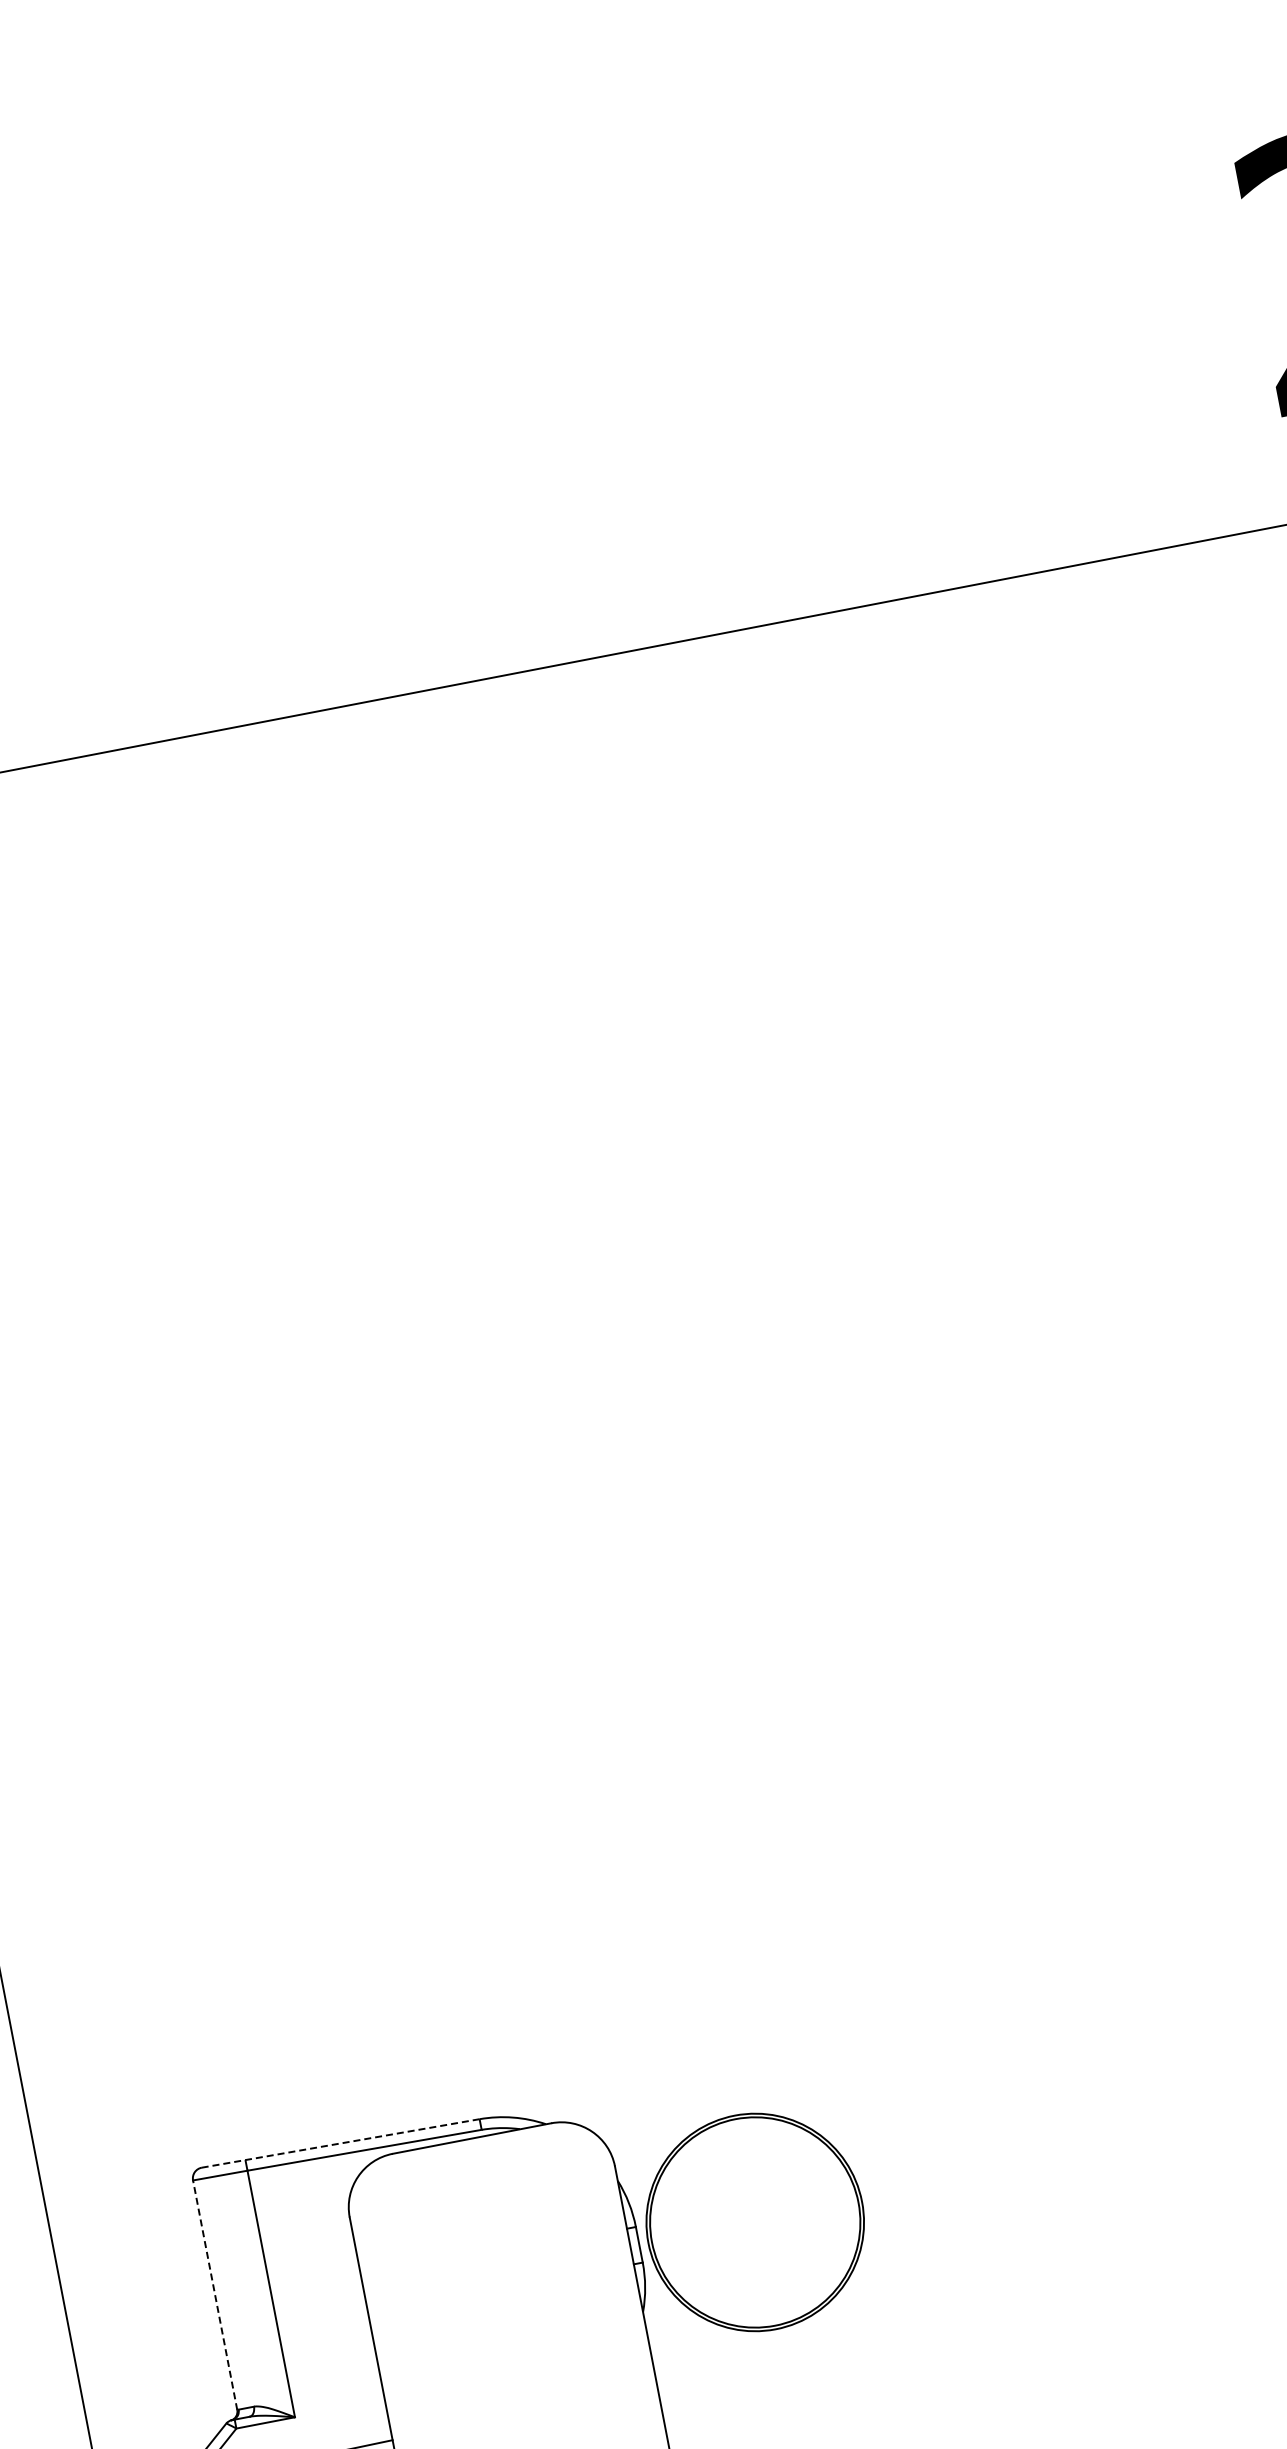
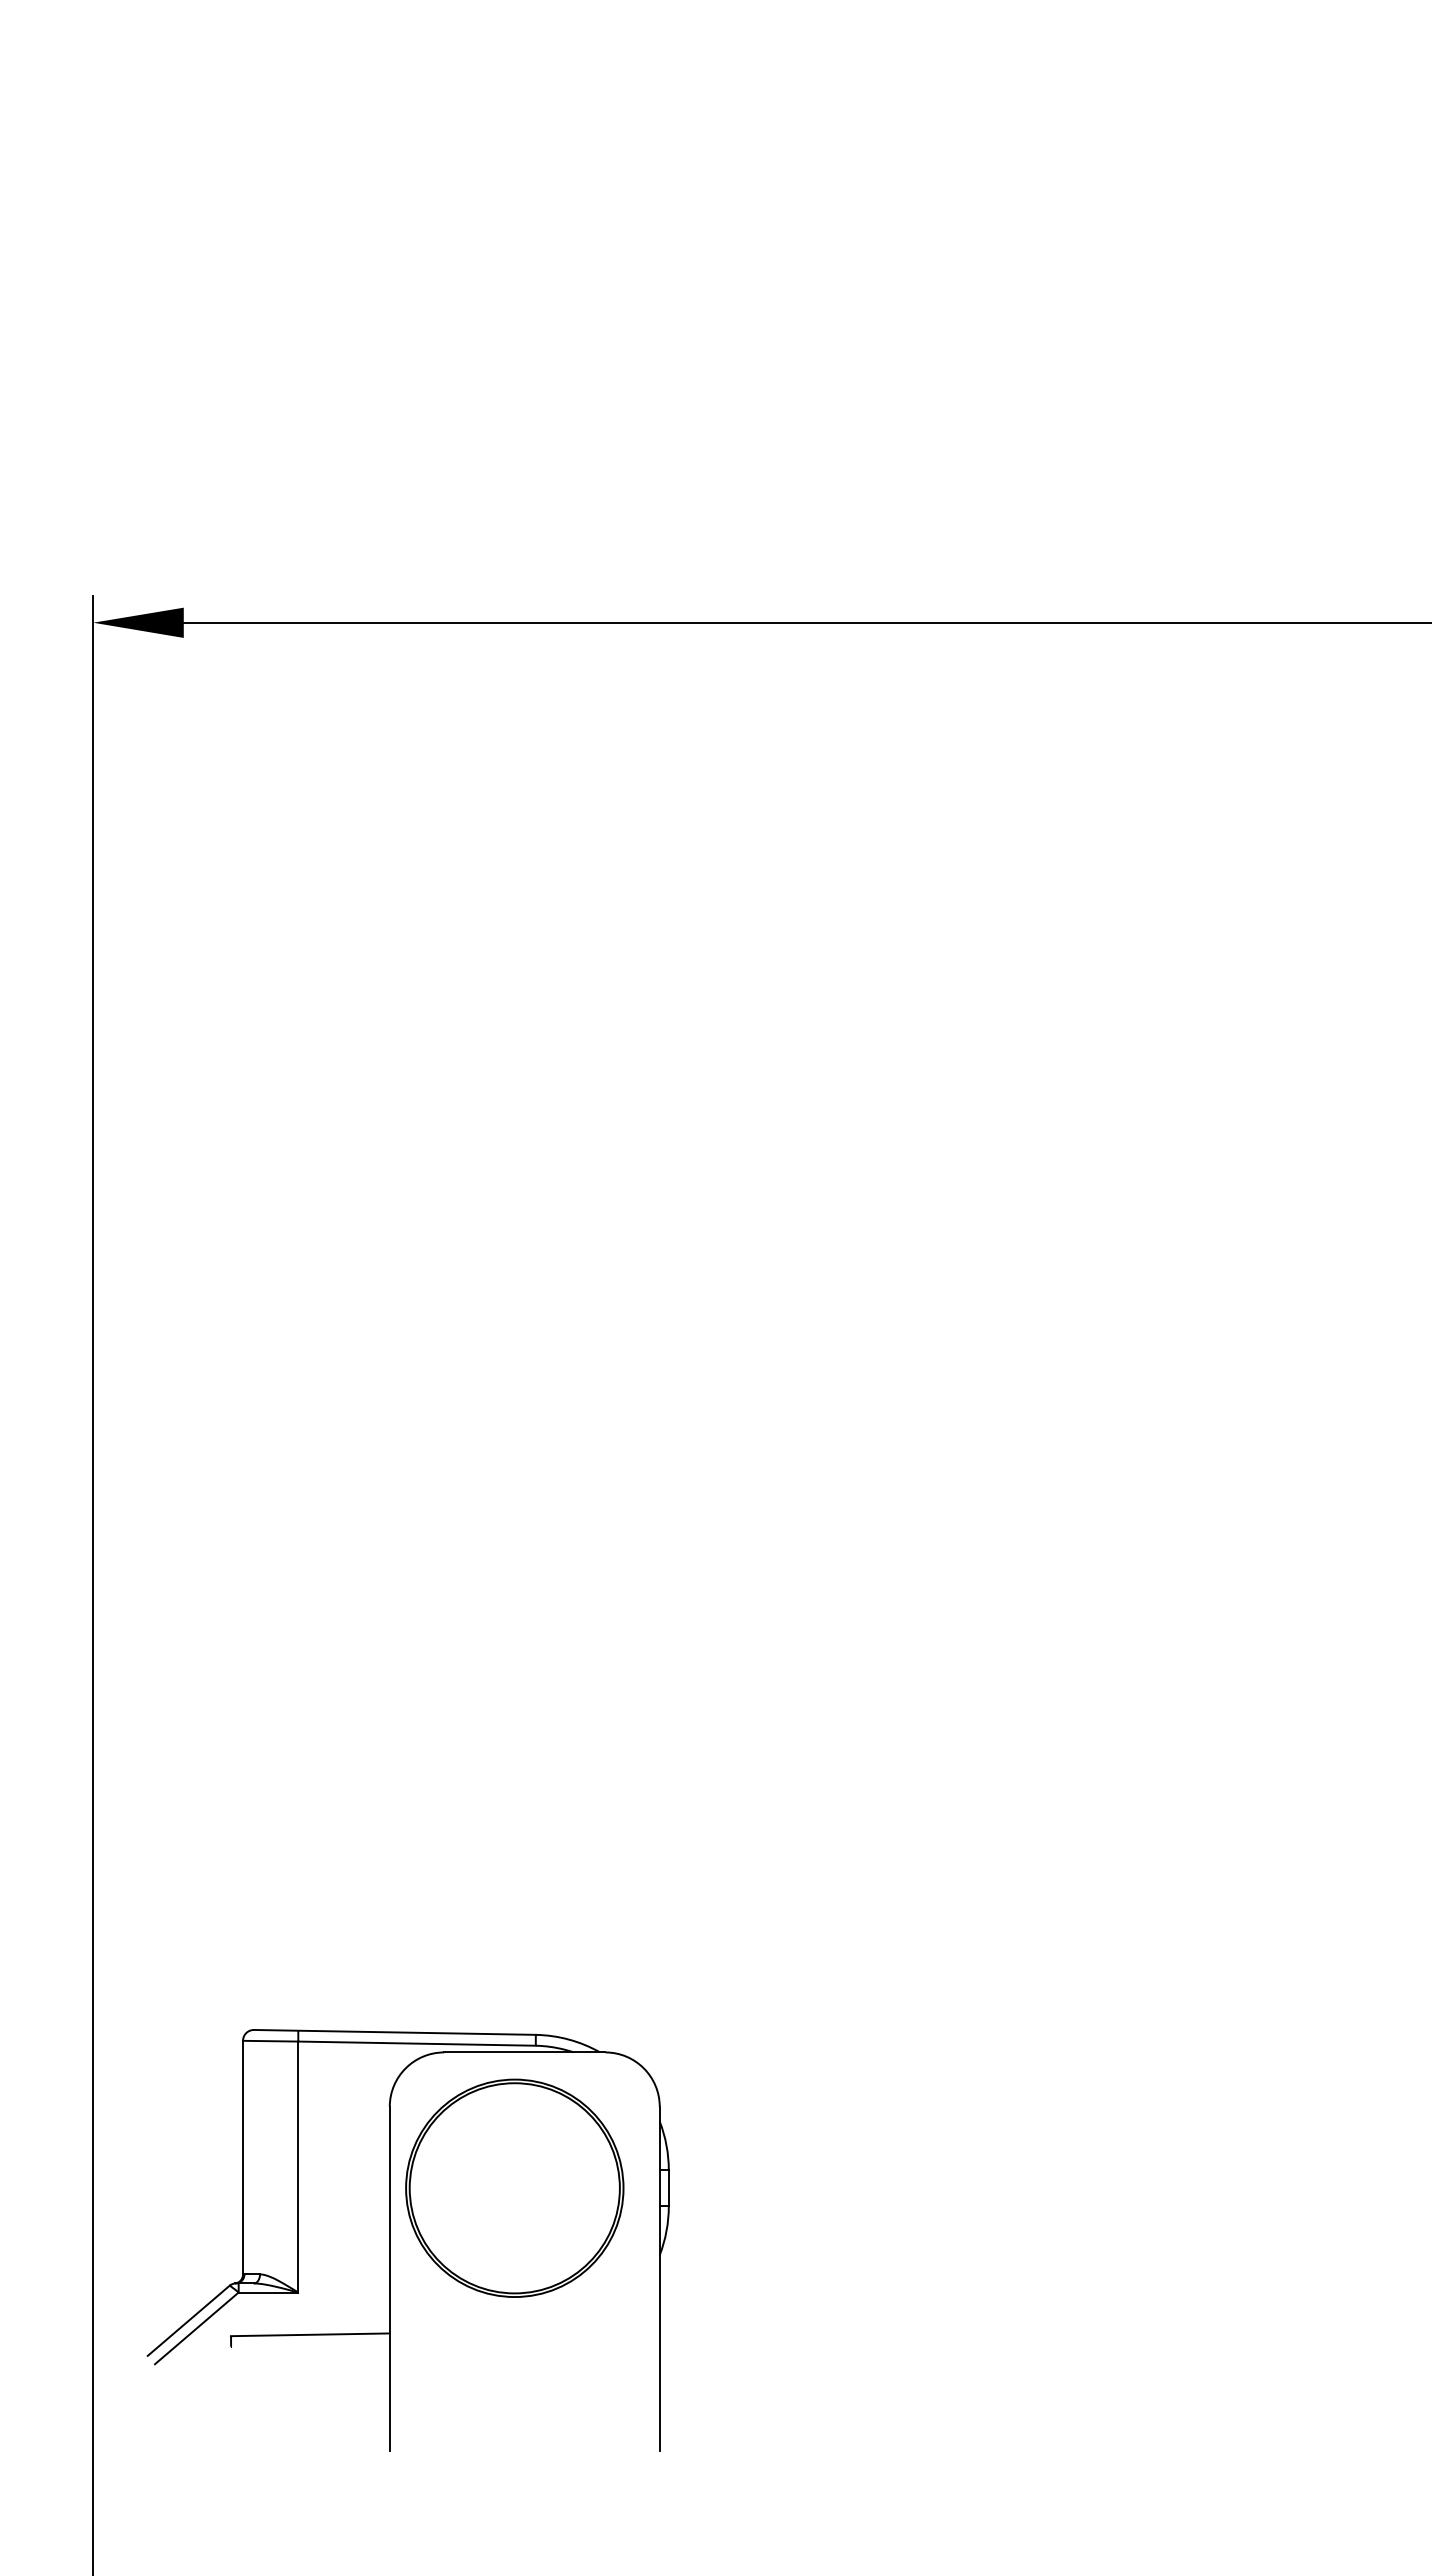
line: (340, 2143) -> (394, 2032), dashed -> solid
part: (754, 2221) -> (514, 2187), moved
line: (215, 2294) -> (243, 2157), dashed -> solid

